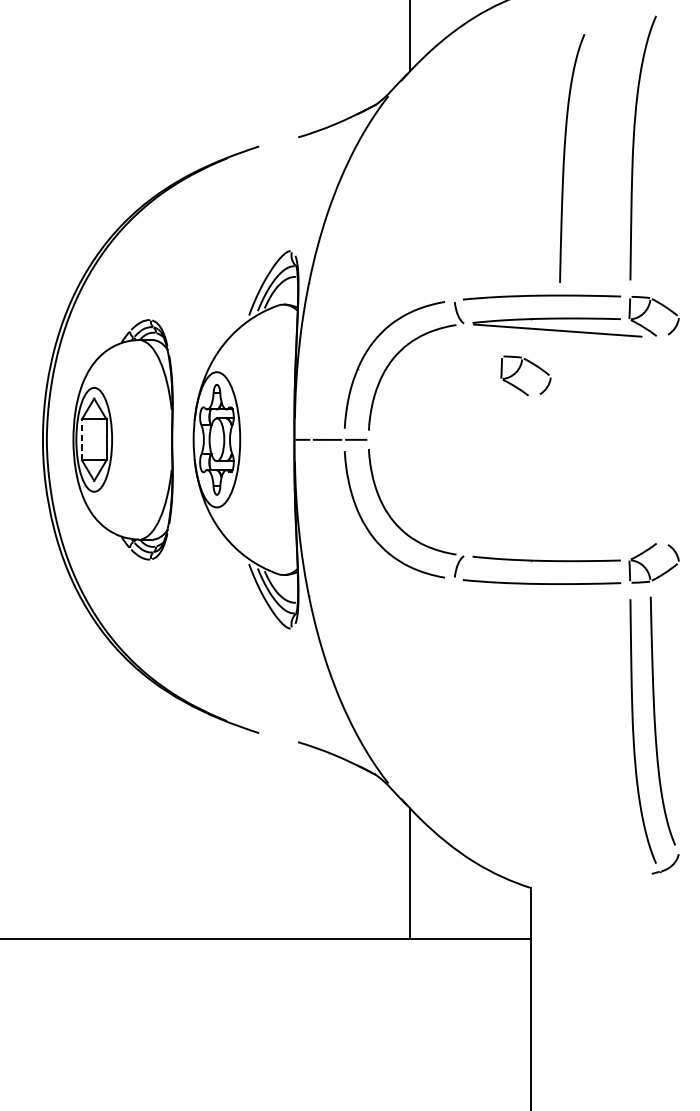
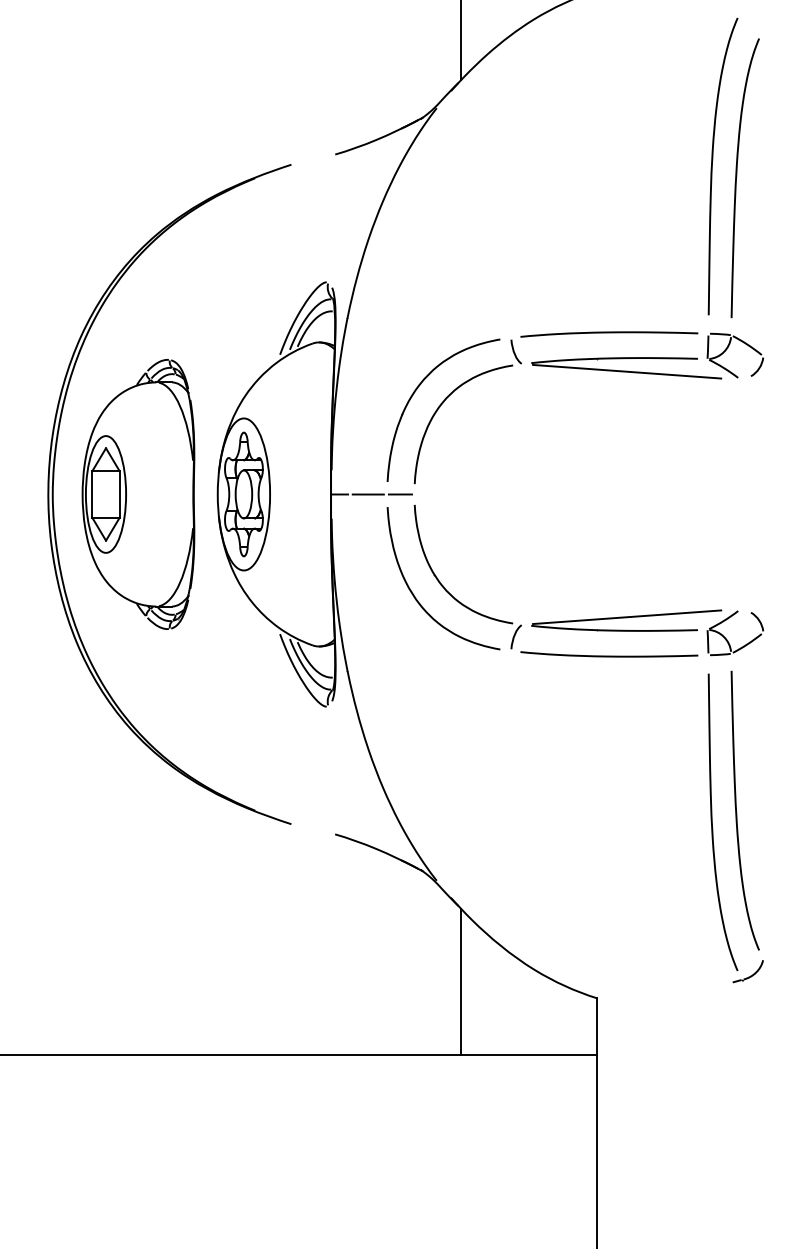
curve: (565, 156) -> (737, 176), moved
part: (519, 370) -> (583, 416), removed
line: (82, 439) -> (92, 494), dashed -> solid
line: (558, 549) -> (627, 617), added

